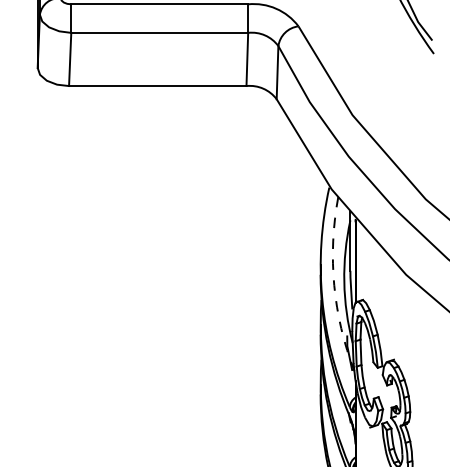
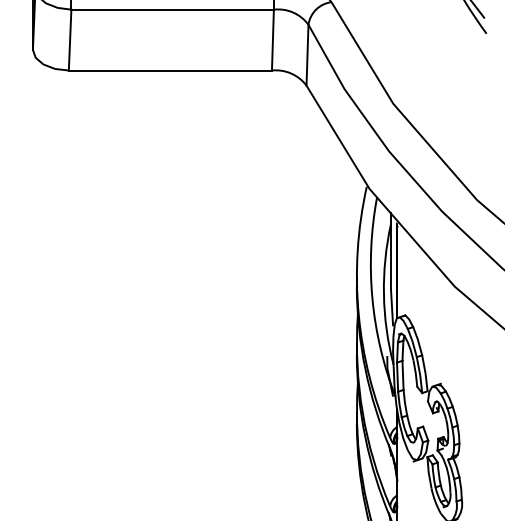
arc: (334, 285) -> (372, 298), dashed -> solid

